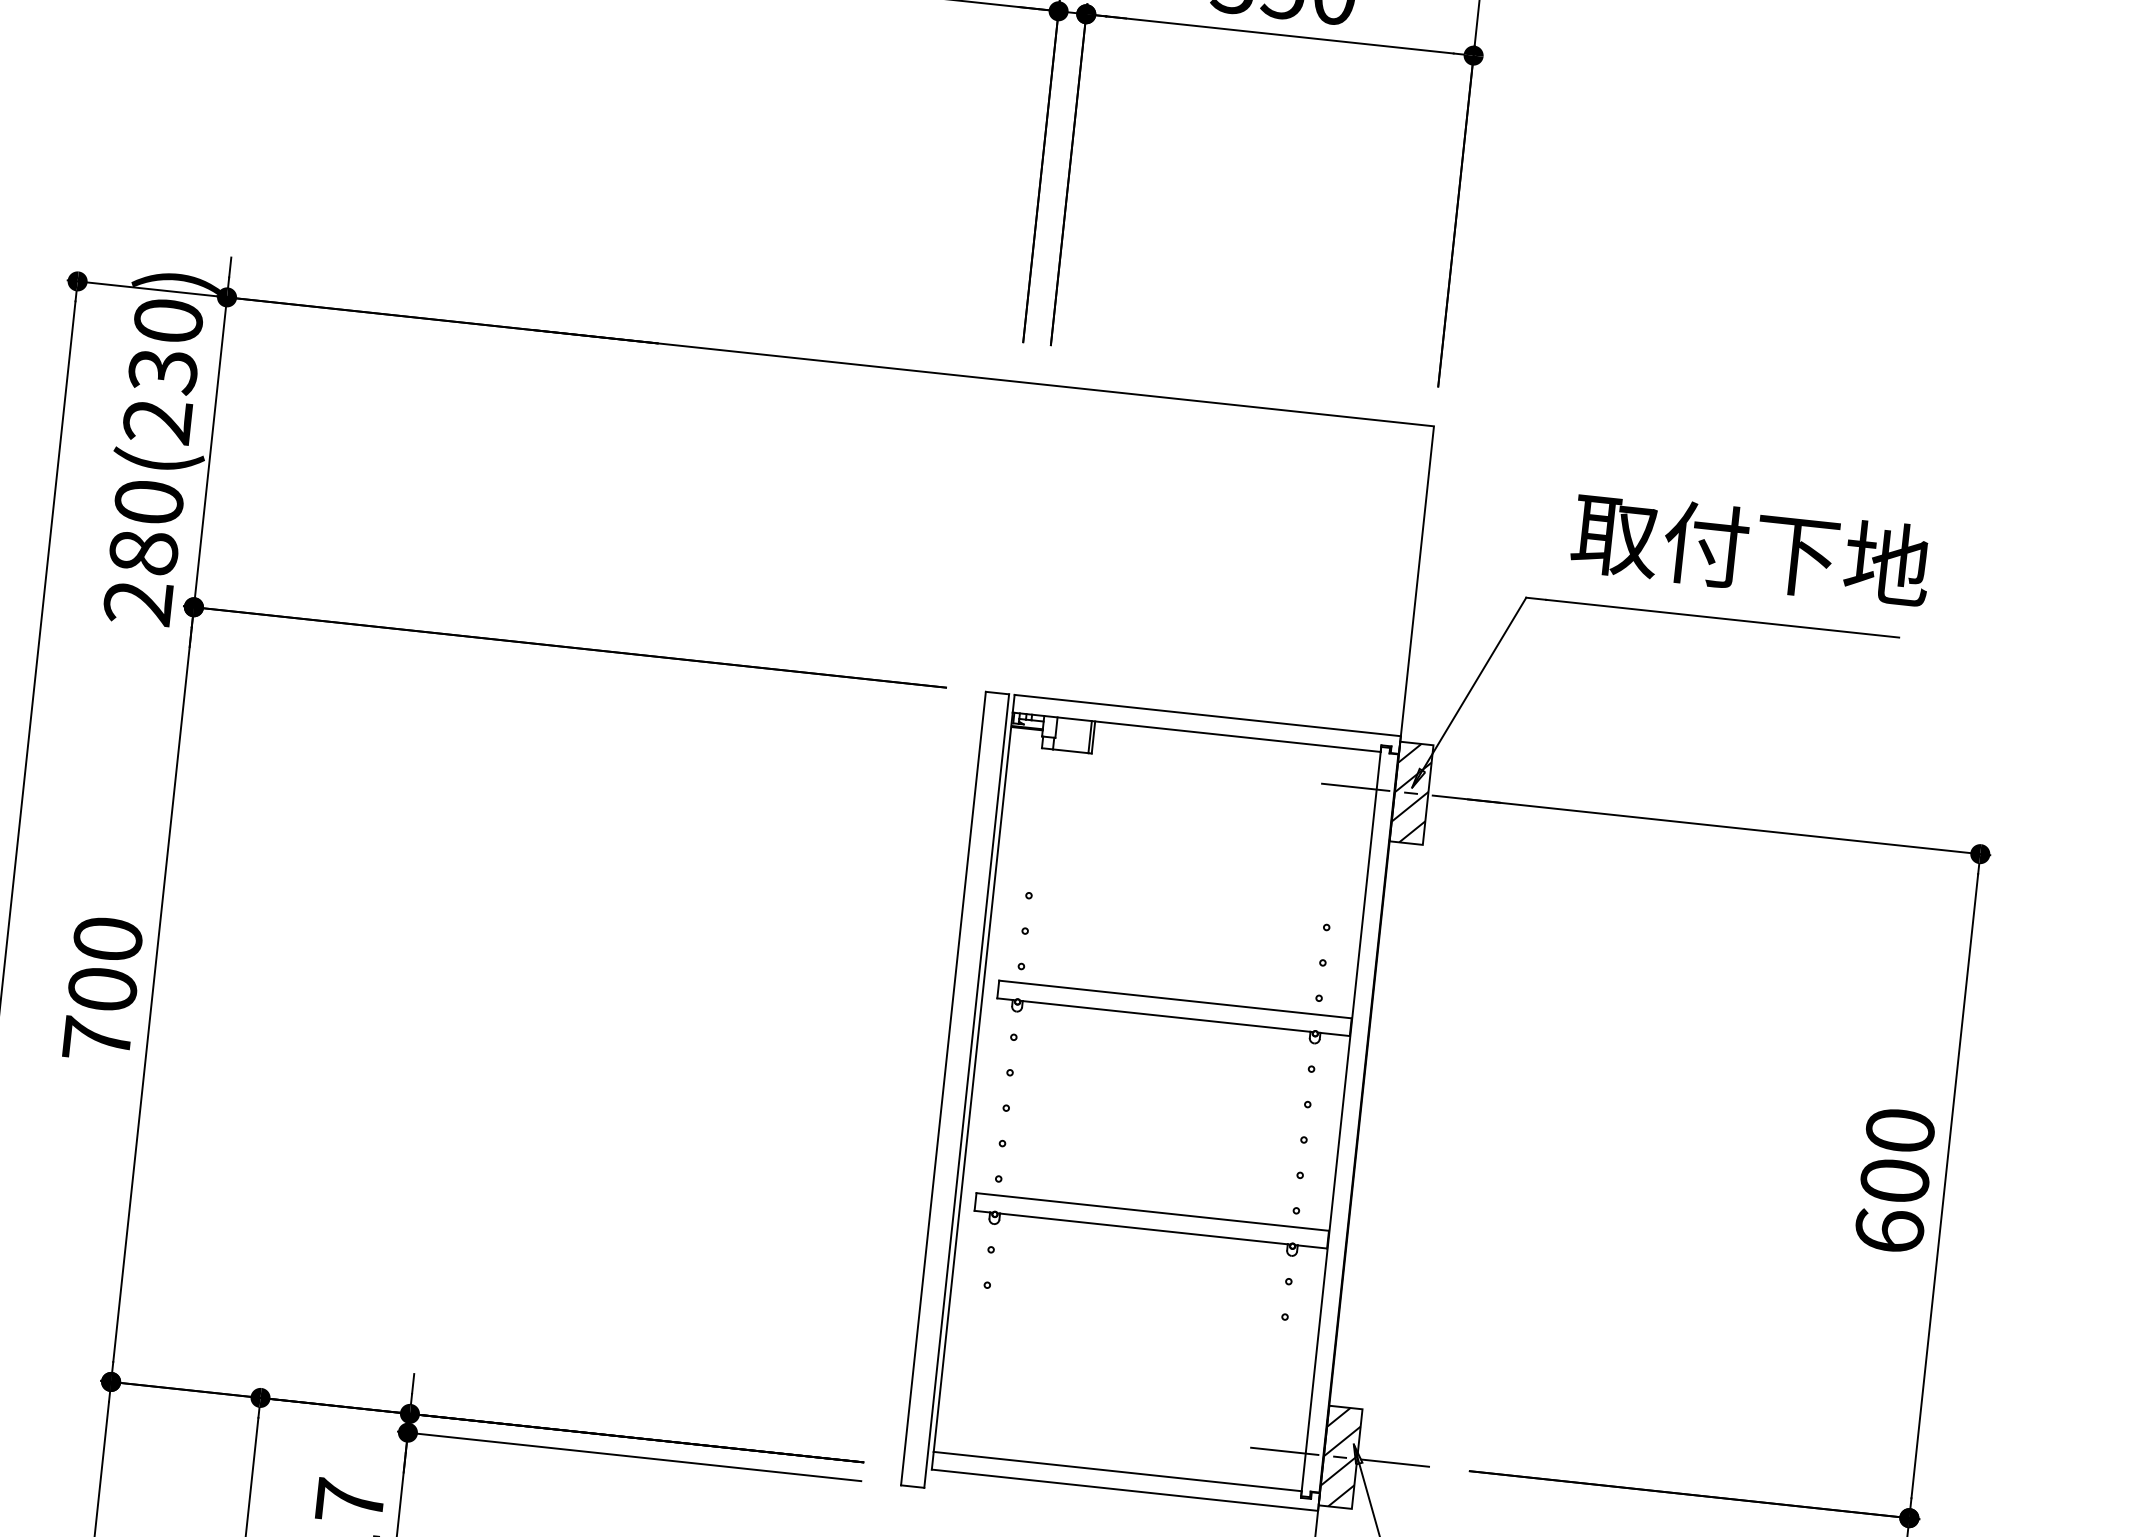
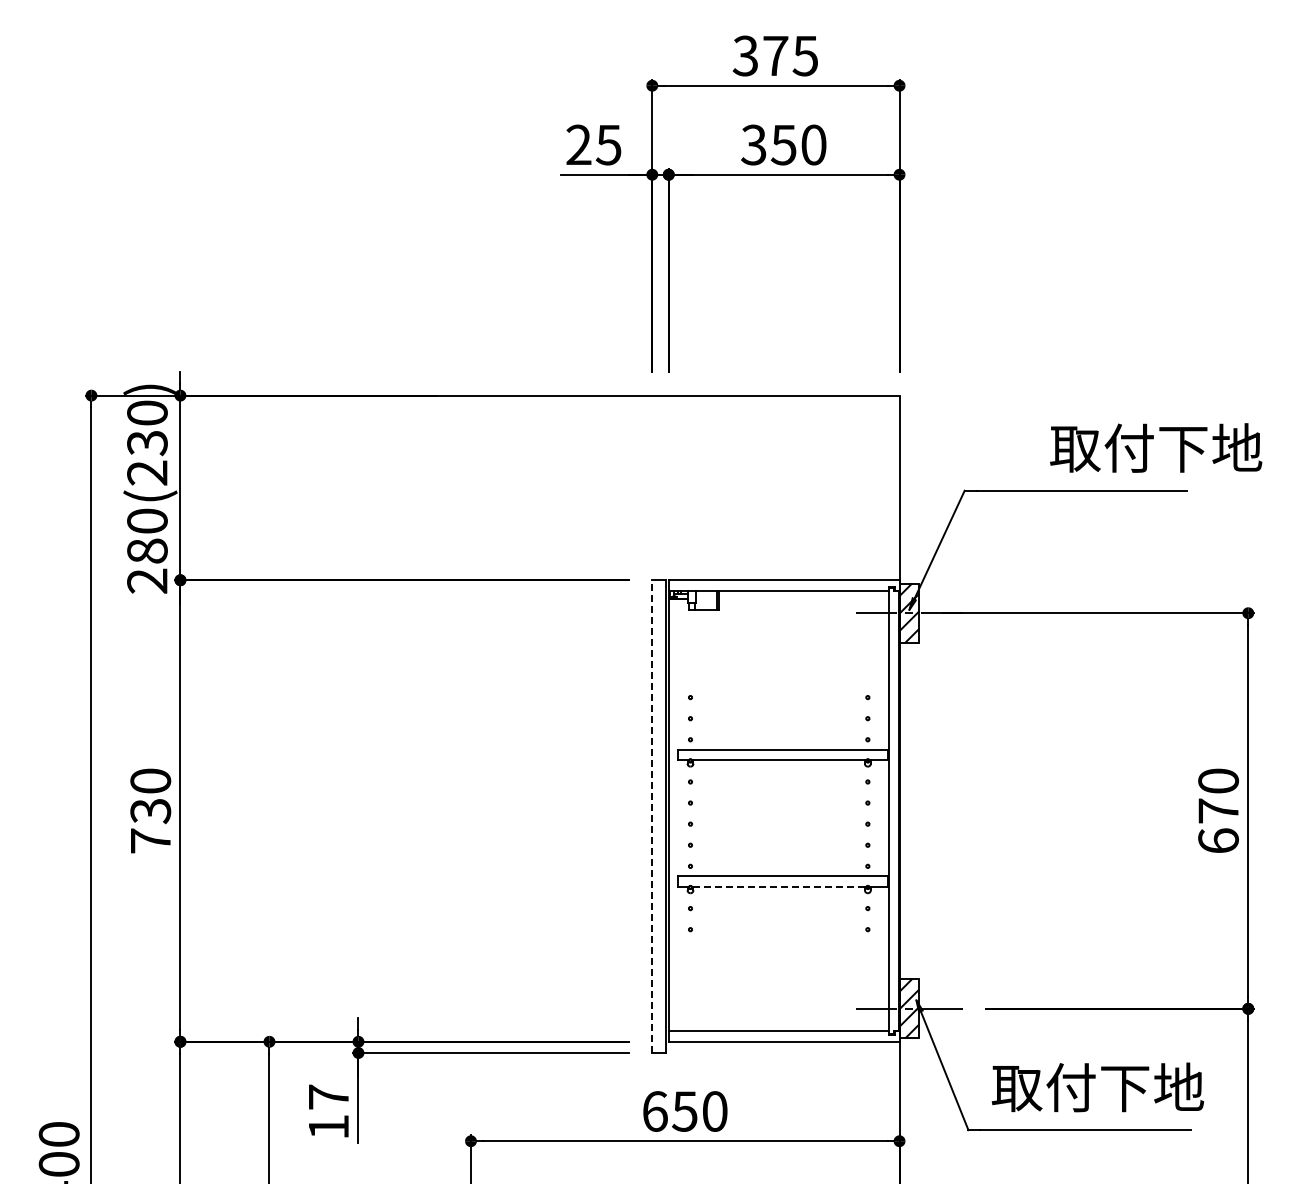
text: (1751, 548) -> (1156, 447), moved
text: (102, 990) -> (150, 811), 700 -> 730
line: (943, 1088) -> (652, 816), solid -> dashed
text: (1894, 1179) -> (1218, 810), 600 -> 670
line: (1144, 1228) -> (779, 886), solid -> dashed

